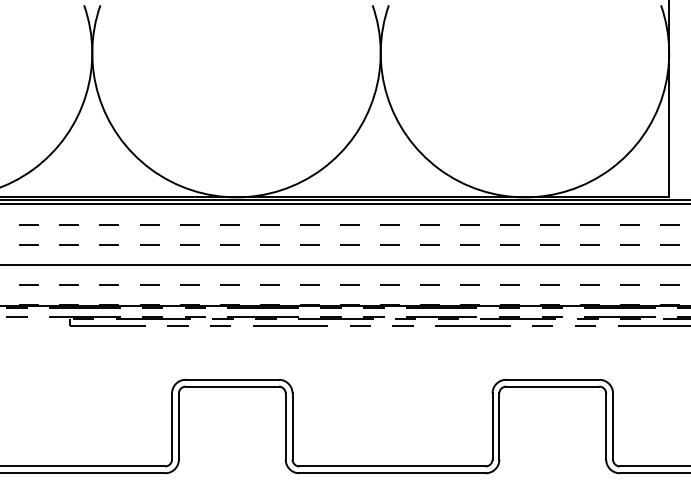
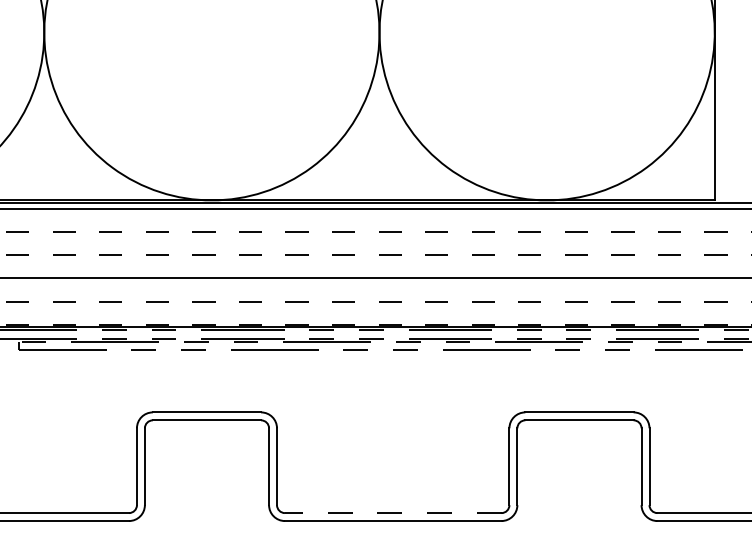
line: (392, 466) -> (393, 513), solid -> dashed

